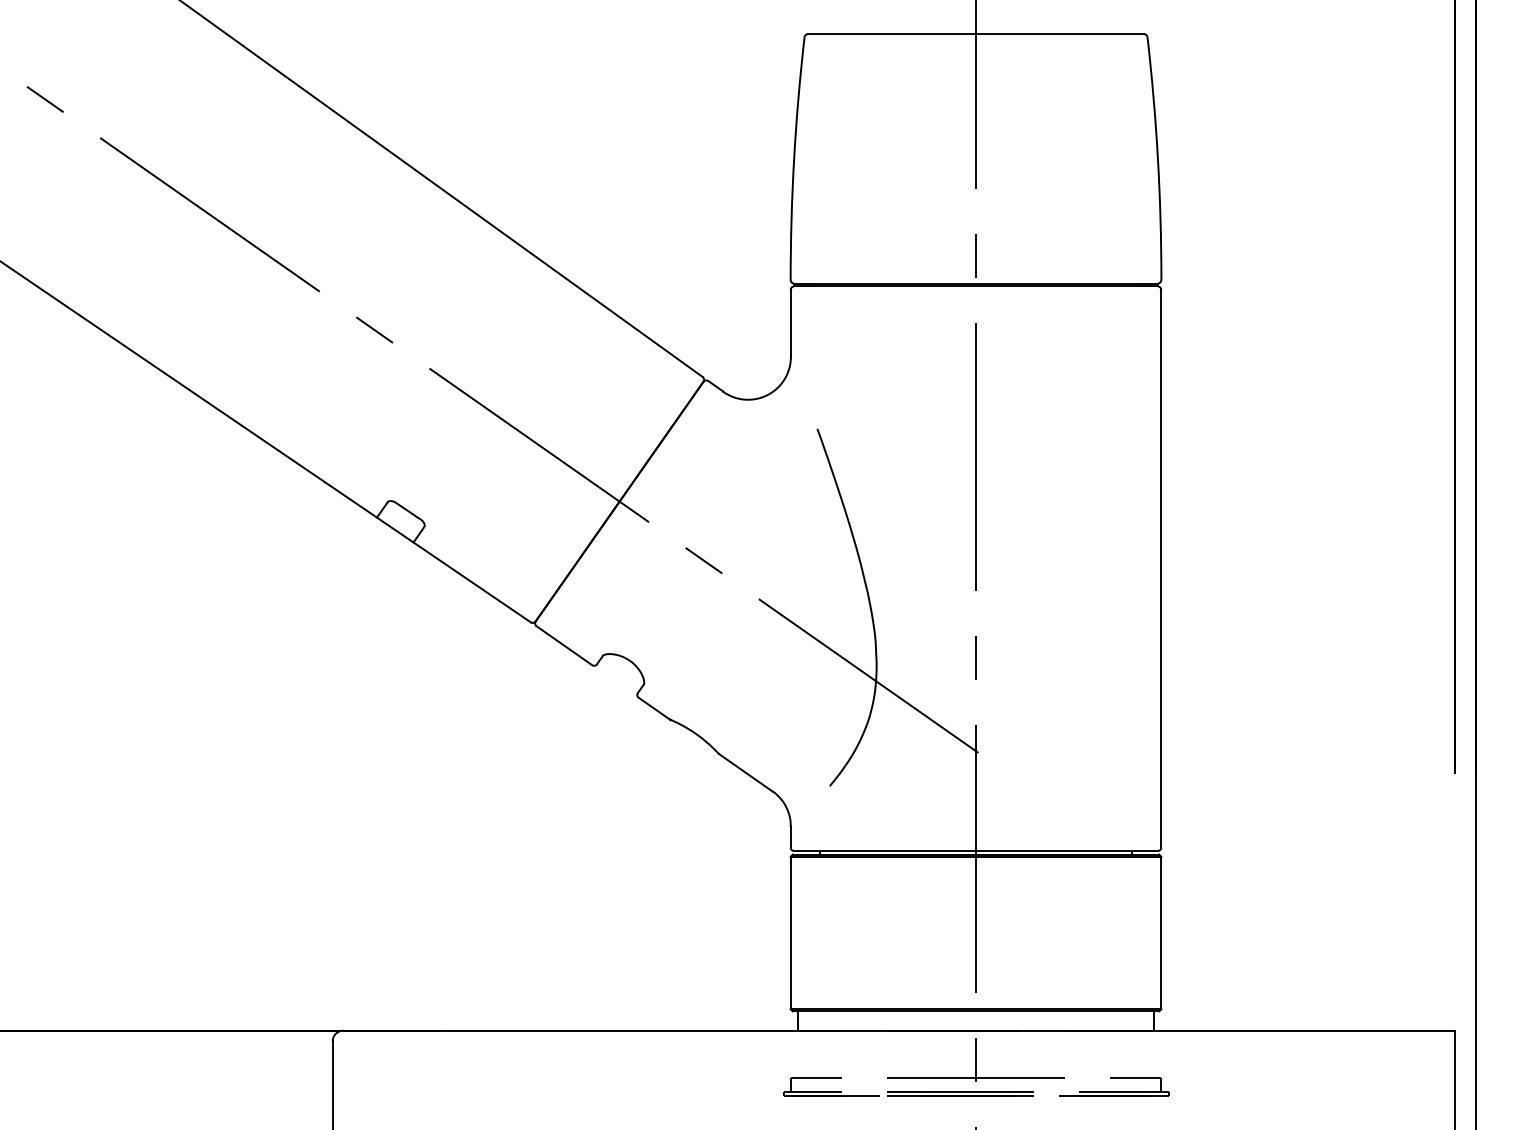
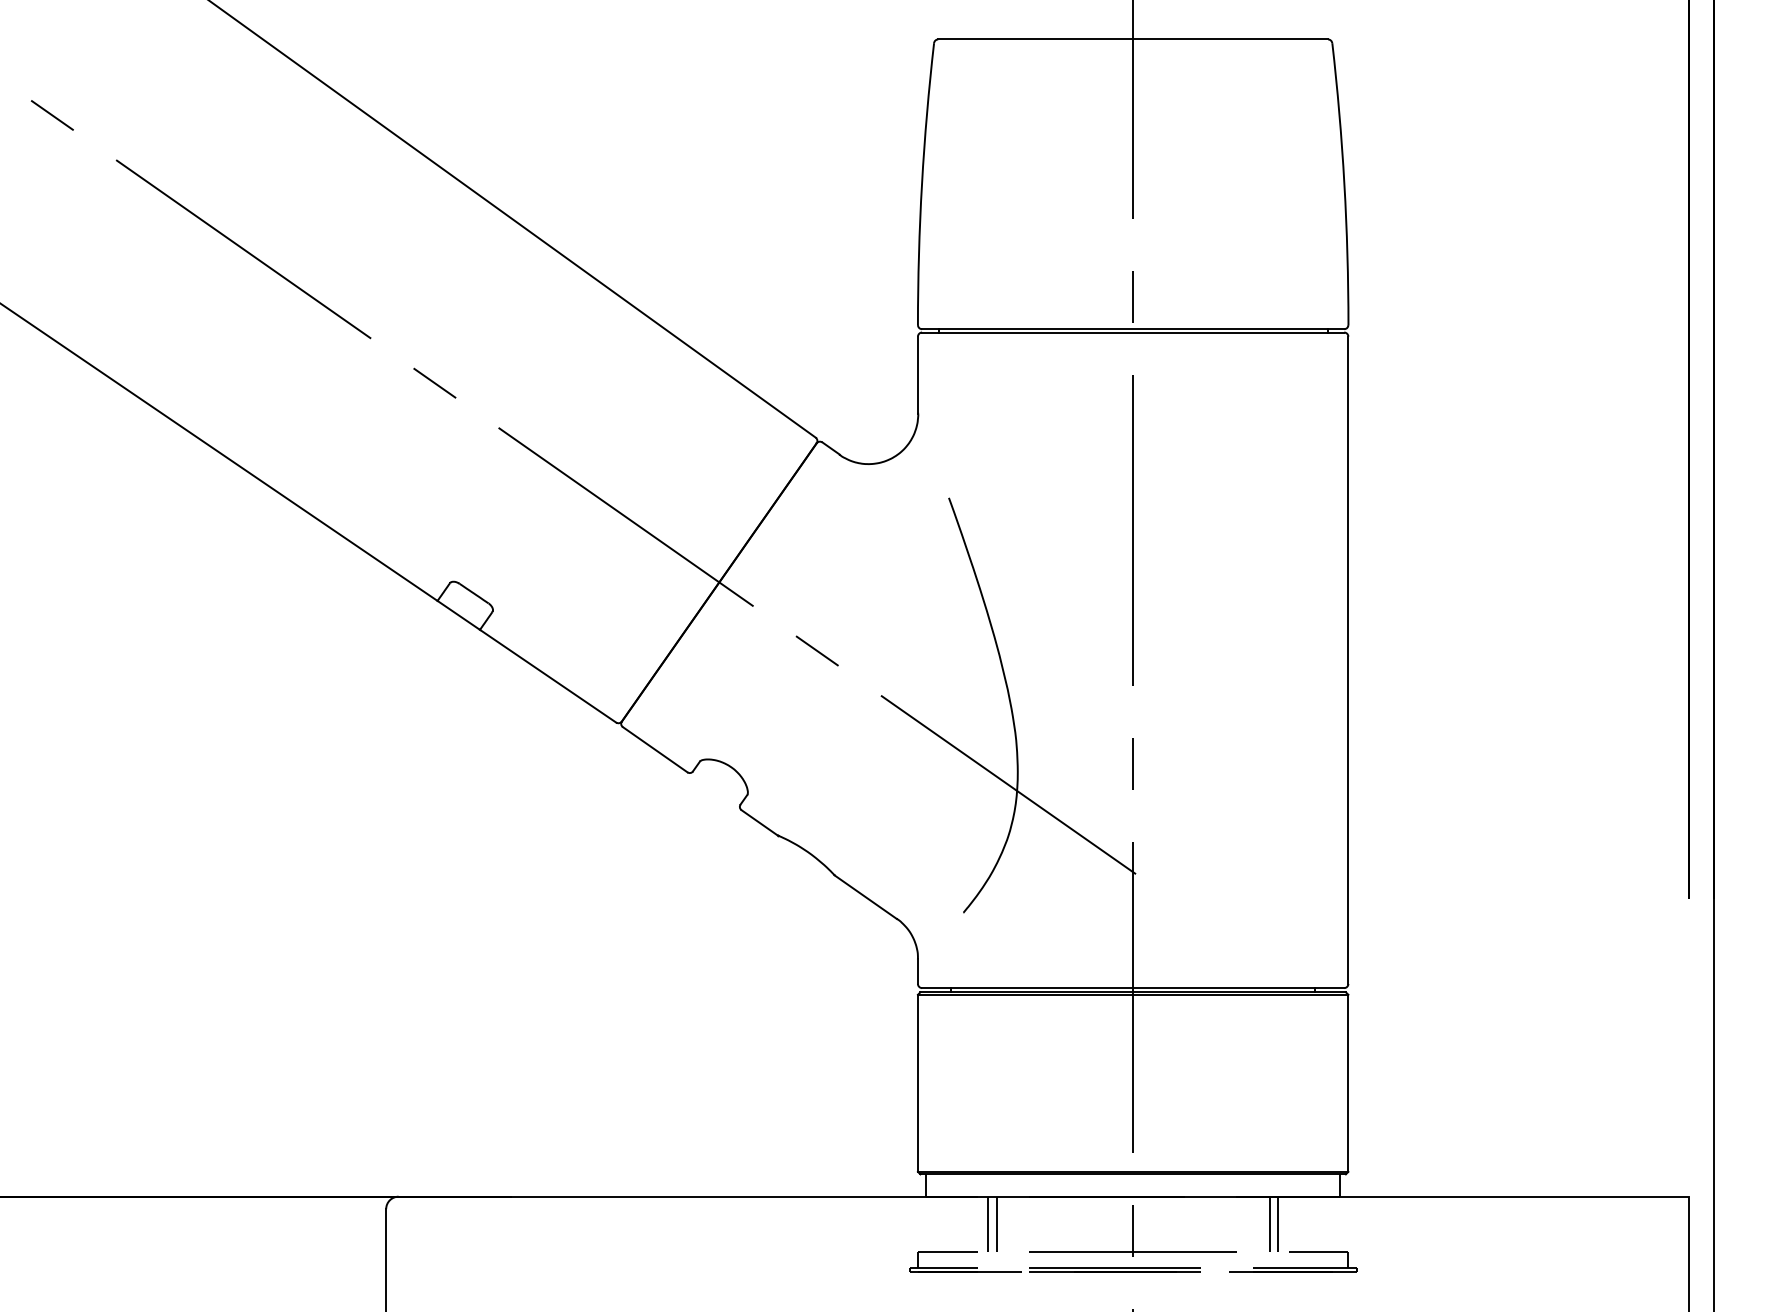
line: (851, 1054) -> (988, 1224), added
line: (858, 1054) -> (996, 1224), added
line: (1093, 1054) -> (1269, 1224), added
line: (1100, 1054) -> (1277, 1224), added

